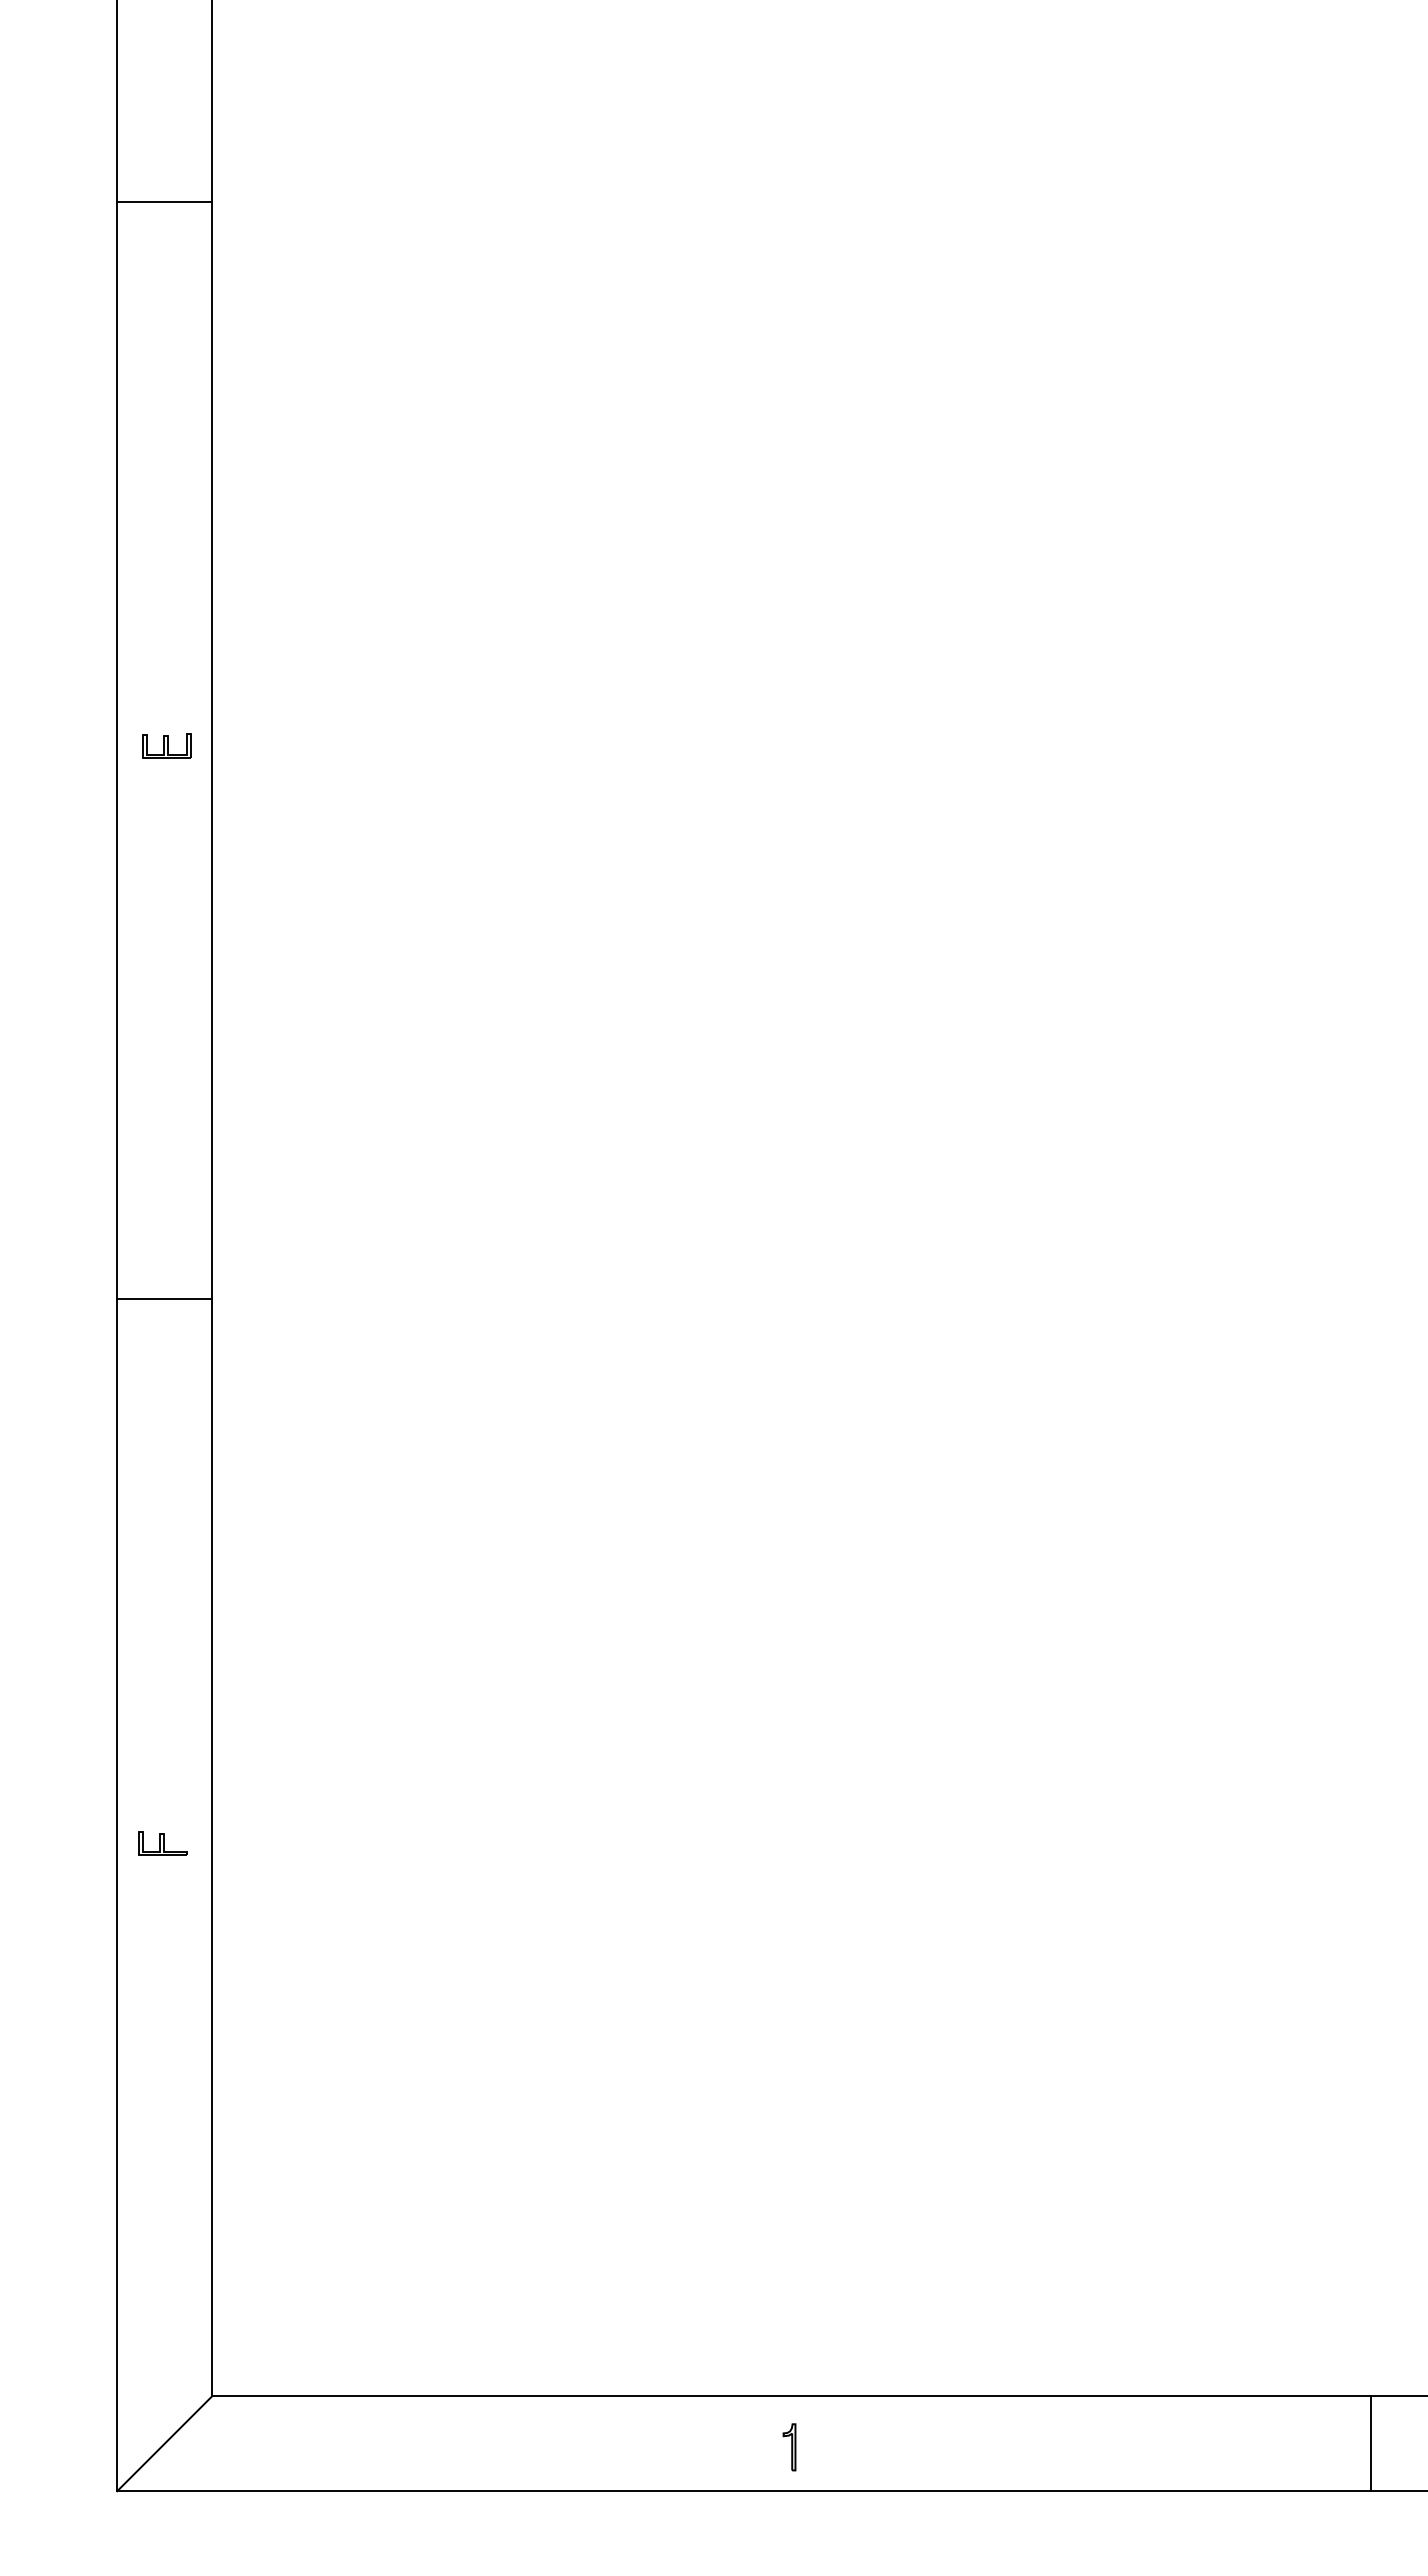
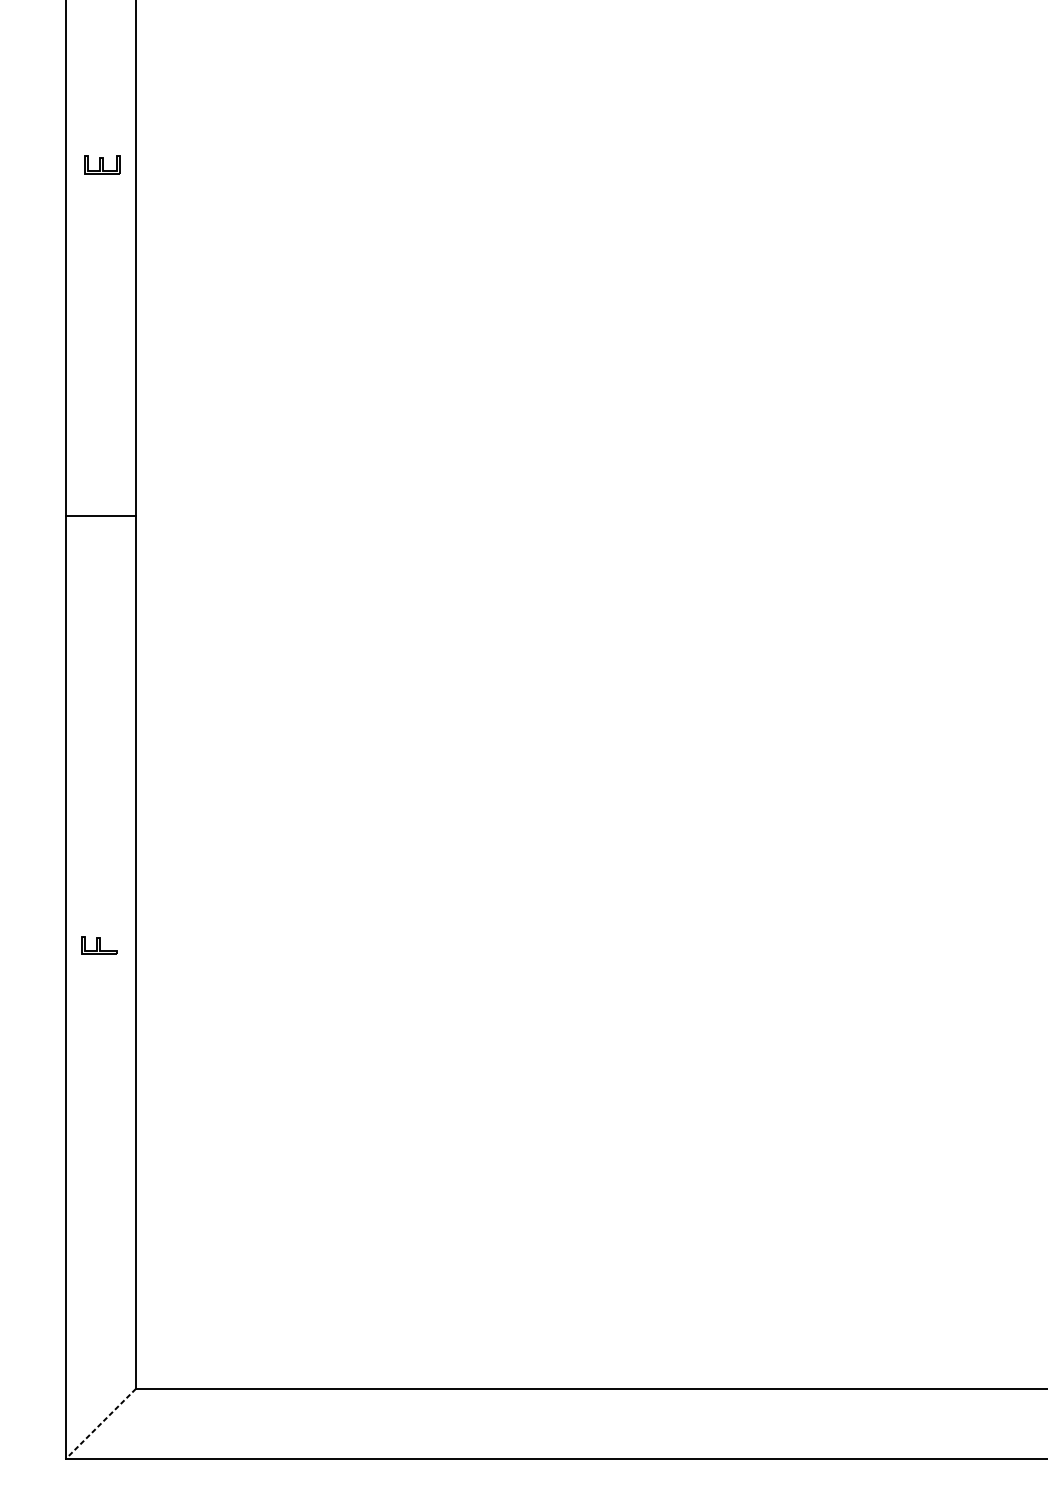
line: (164, 1299) -> (100, 516), moved
part: (162, 1843) -> (99, 945), moved
line: (1370, 2443) -> (995, 1423), removed
line: (164, 2444) -> (100, 1424), solid -> dashed
part: (789, 2447) -> (564, 1426), removed

